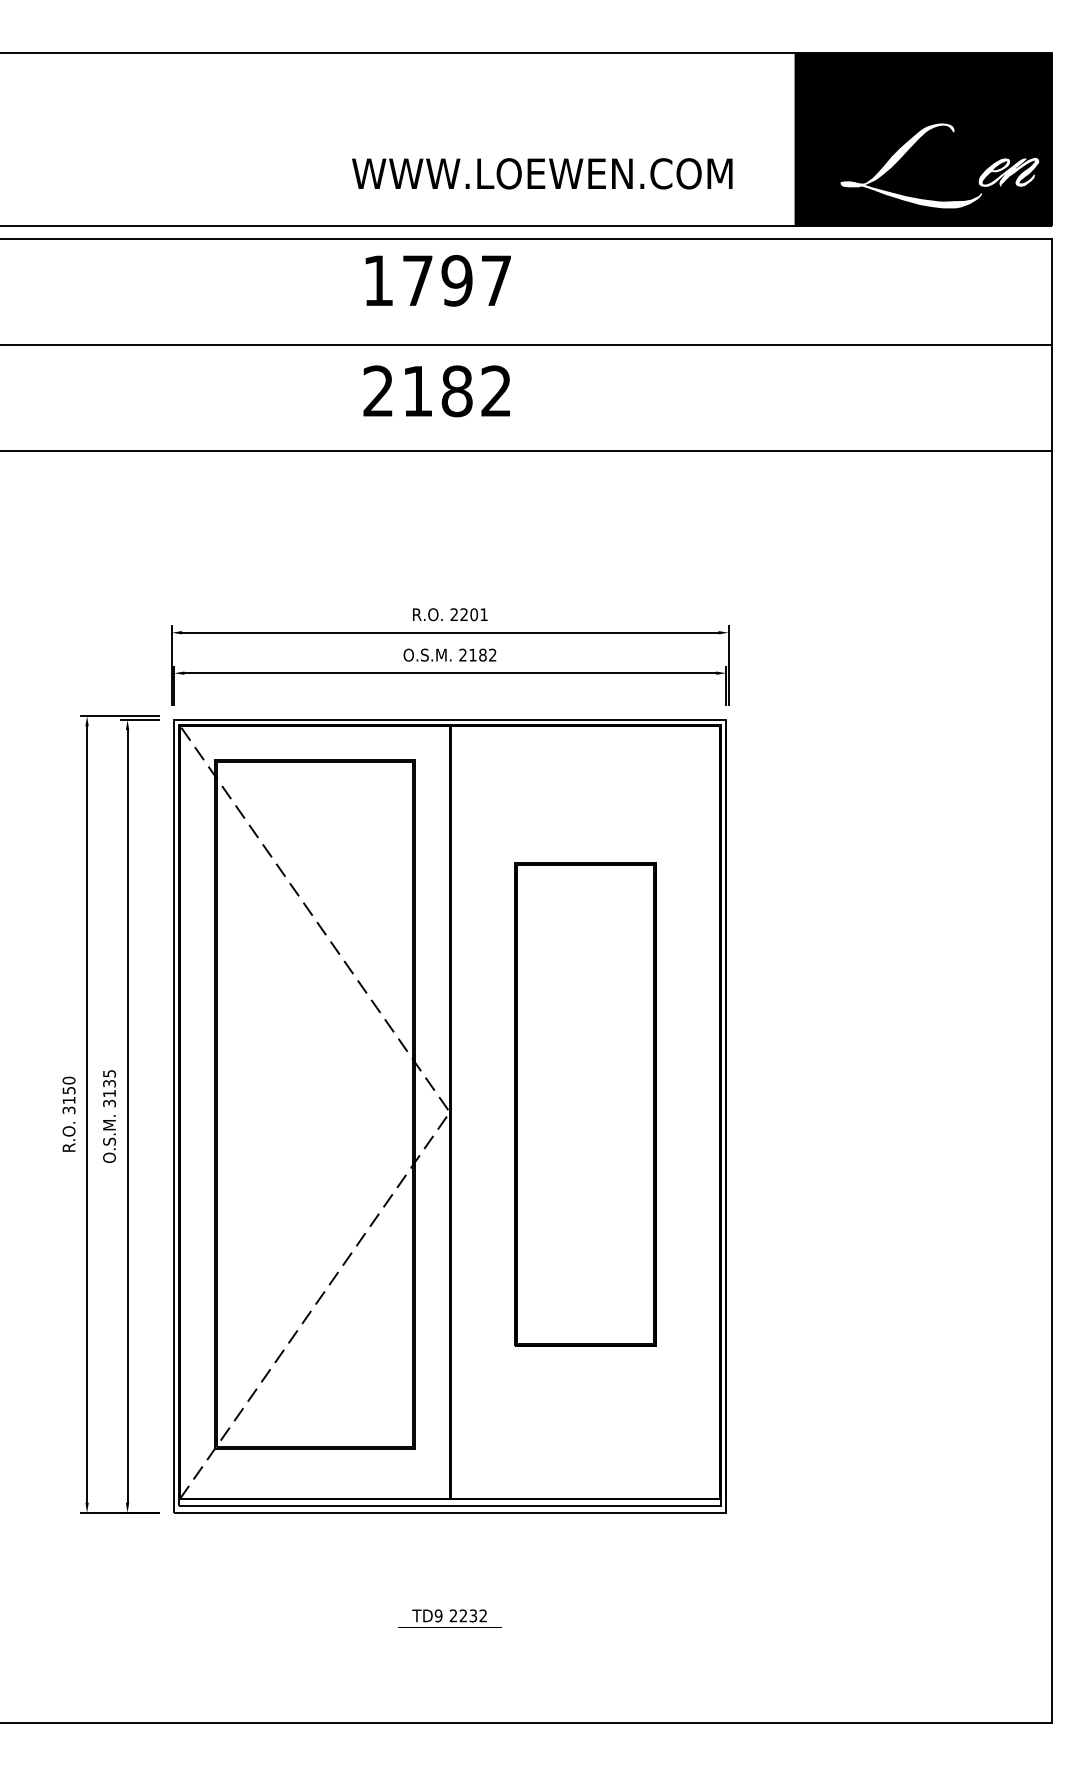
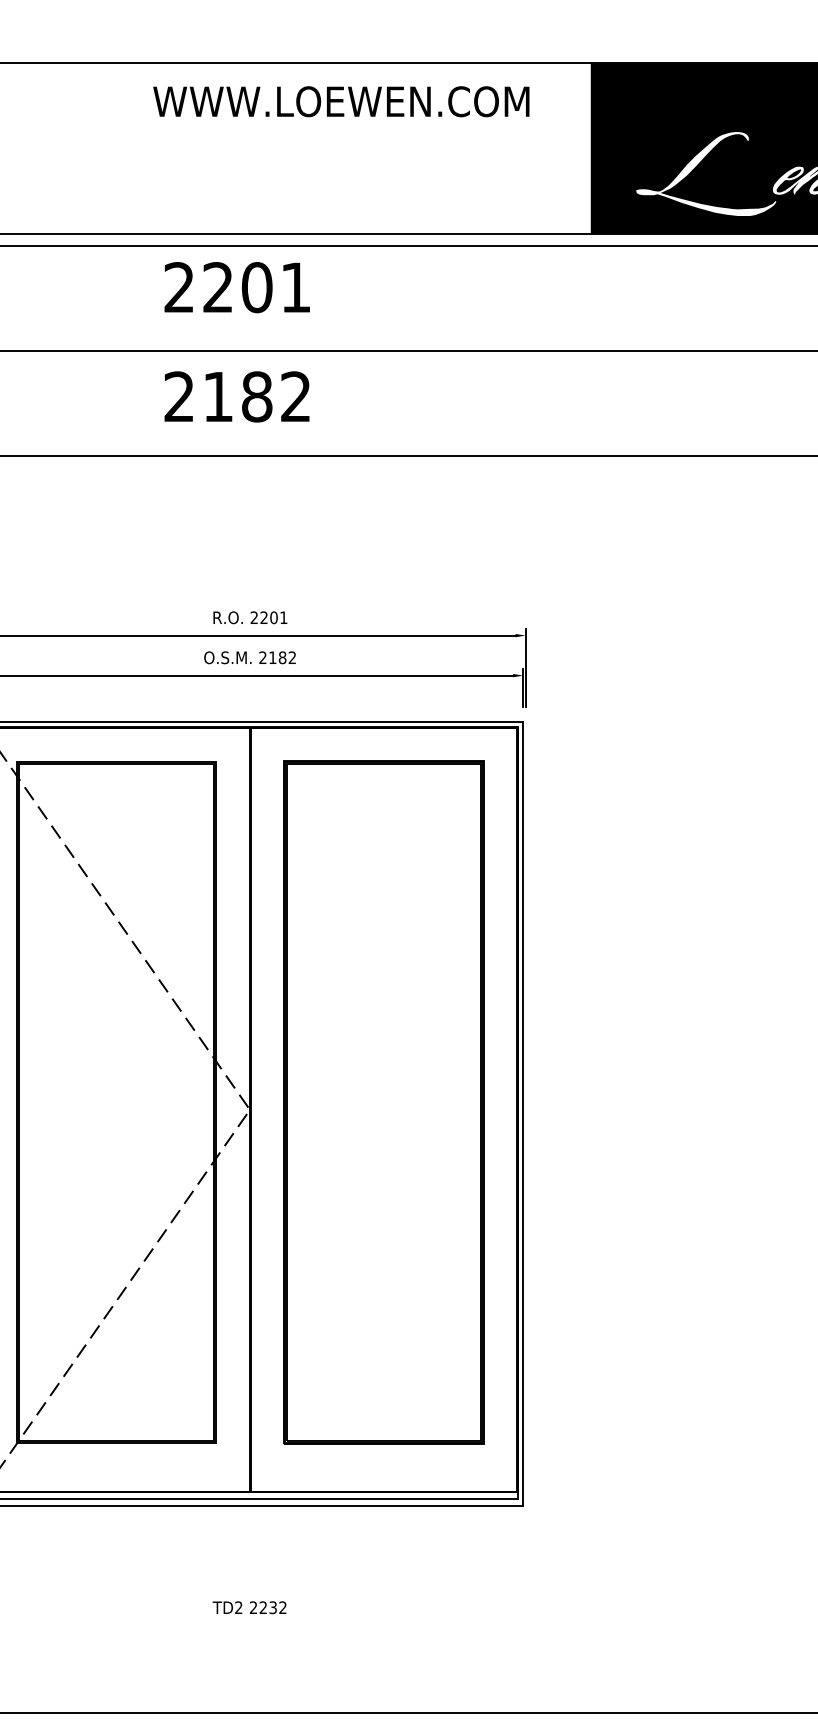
text: (542, 173) -> (341, 101), moved
text: (436, 280) -> (236, 287), 1797 -> 2201
part: (585, 1104) -> (384, 1102), size x1.43
text: (438, 1615) -> (238, 1607), TD9 -> TD2

